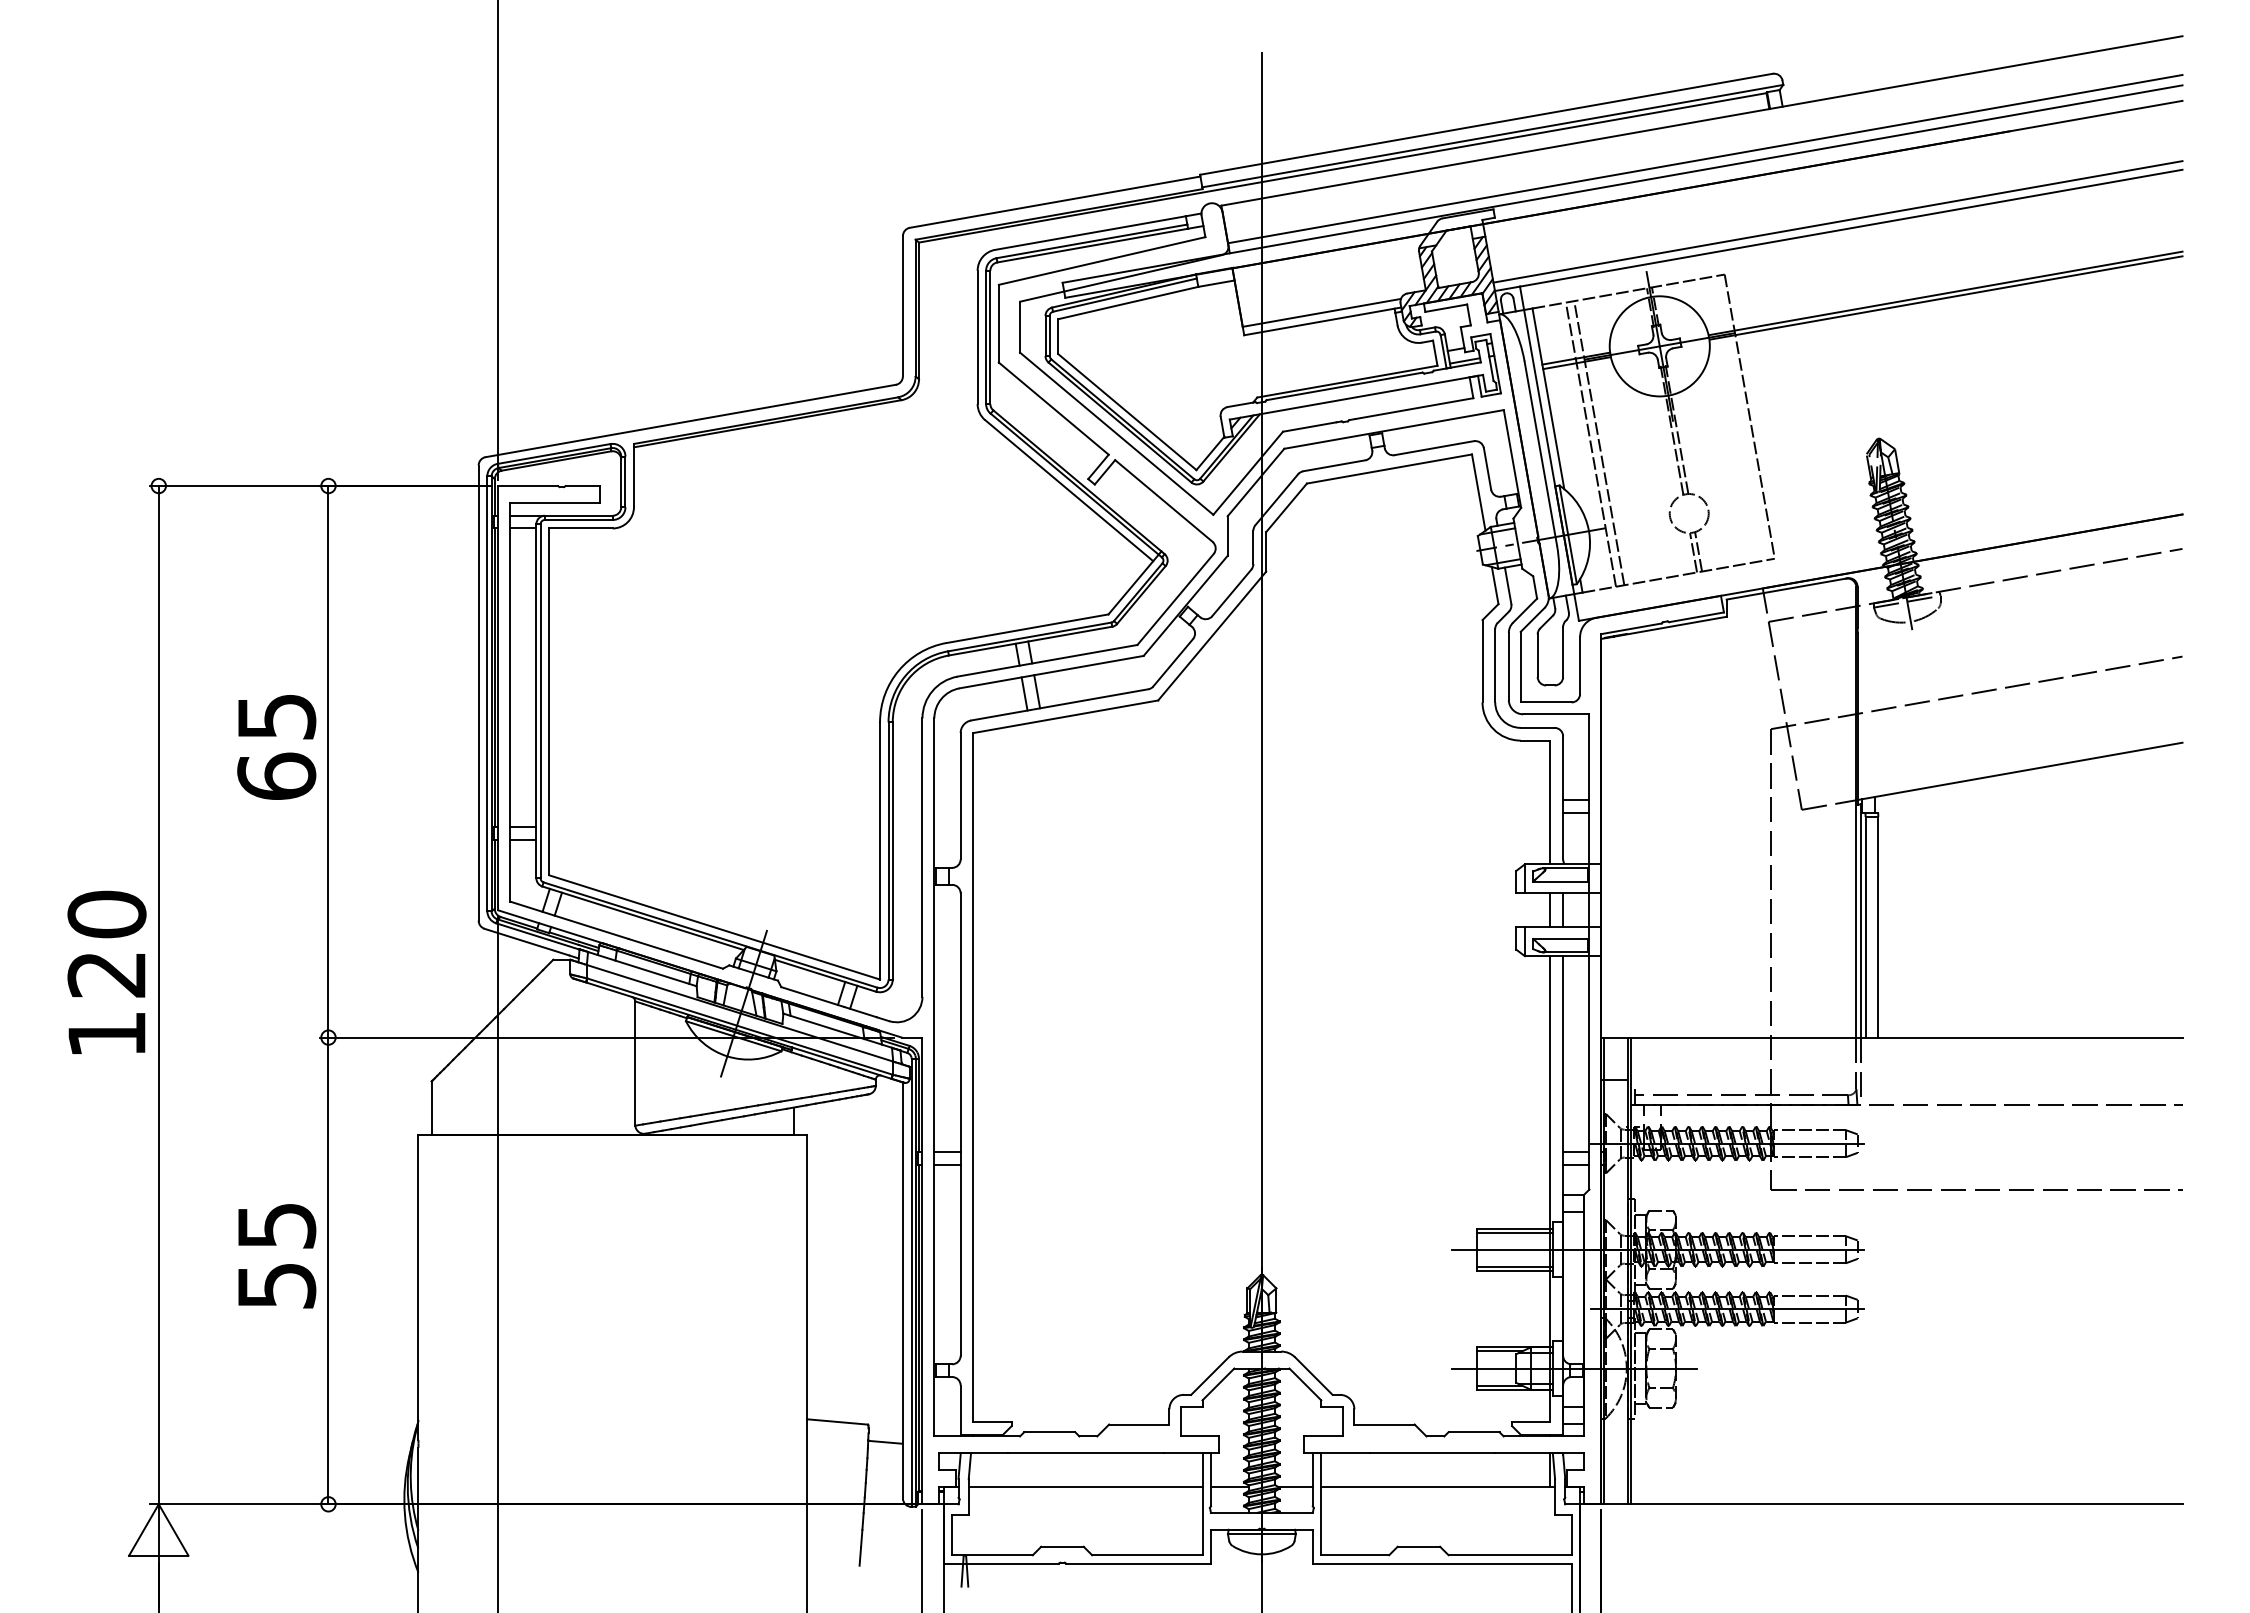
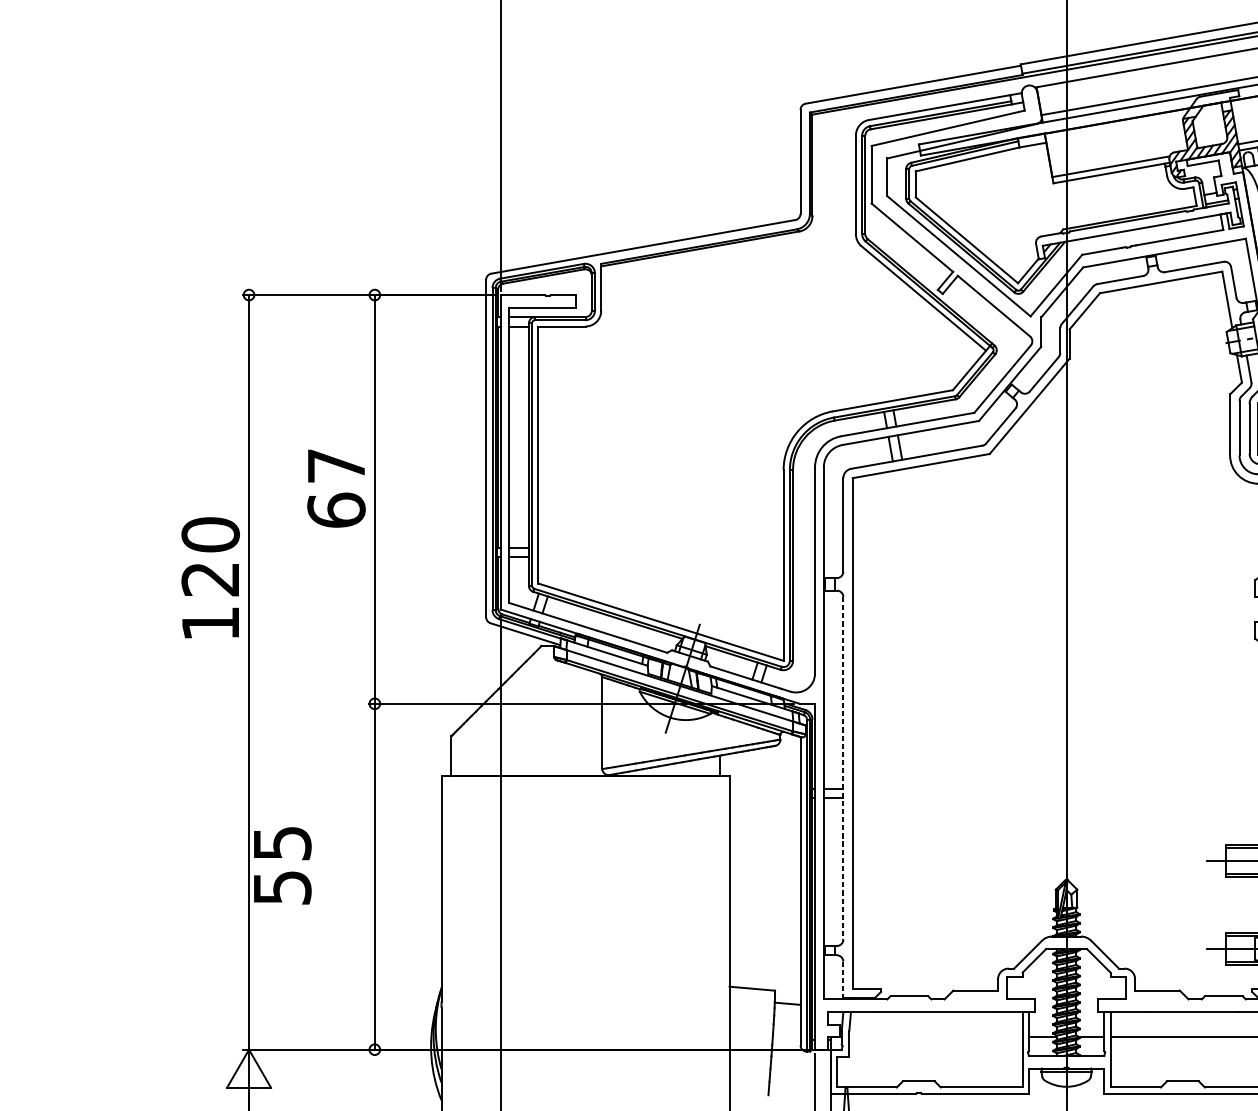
text: (277, 716) -> (337, 465), 65 -> 67
text: (106, 971) -> (210, 577), moved
line: (960, 1125) -> (843, 768), solid -> dashed
text: (277, 1256) -> (282, 866), moved
line: (960, 1410) -> (843, 980), solid -> dashed
line: (1085, 1487) -> (935, 1037), removed

